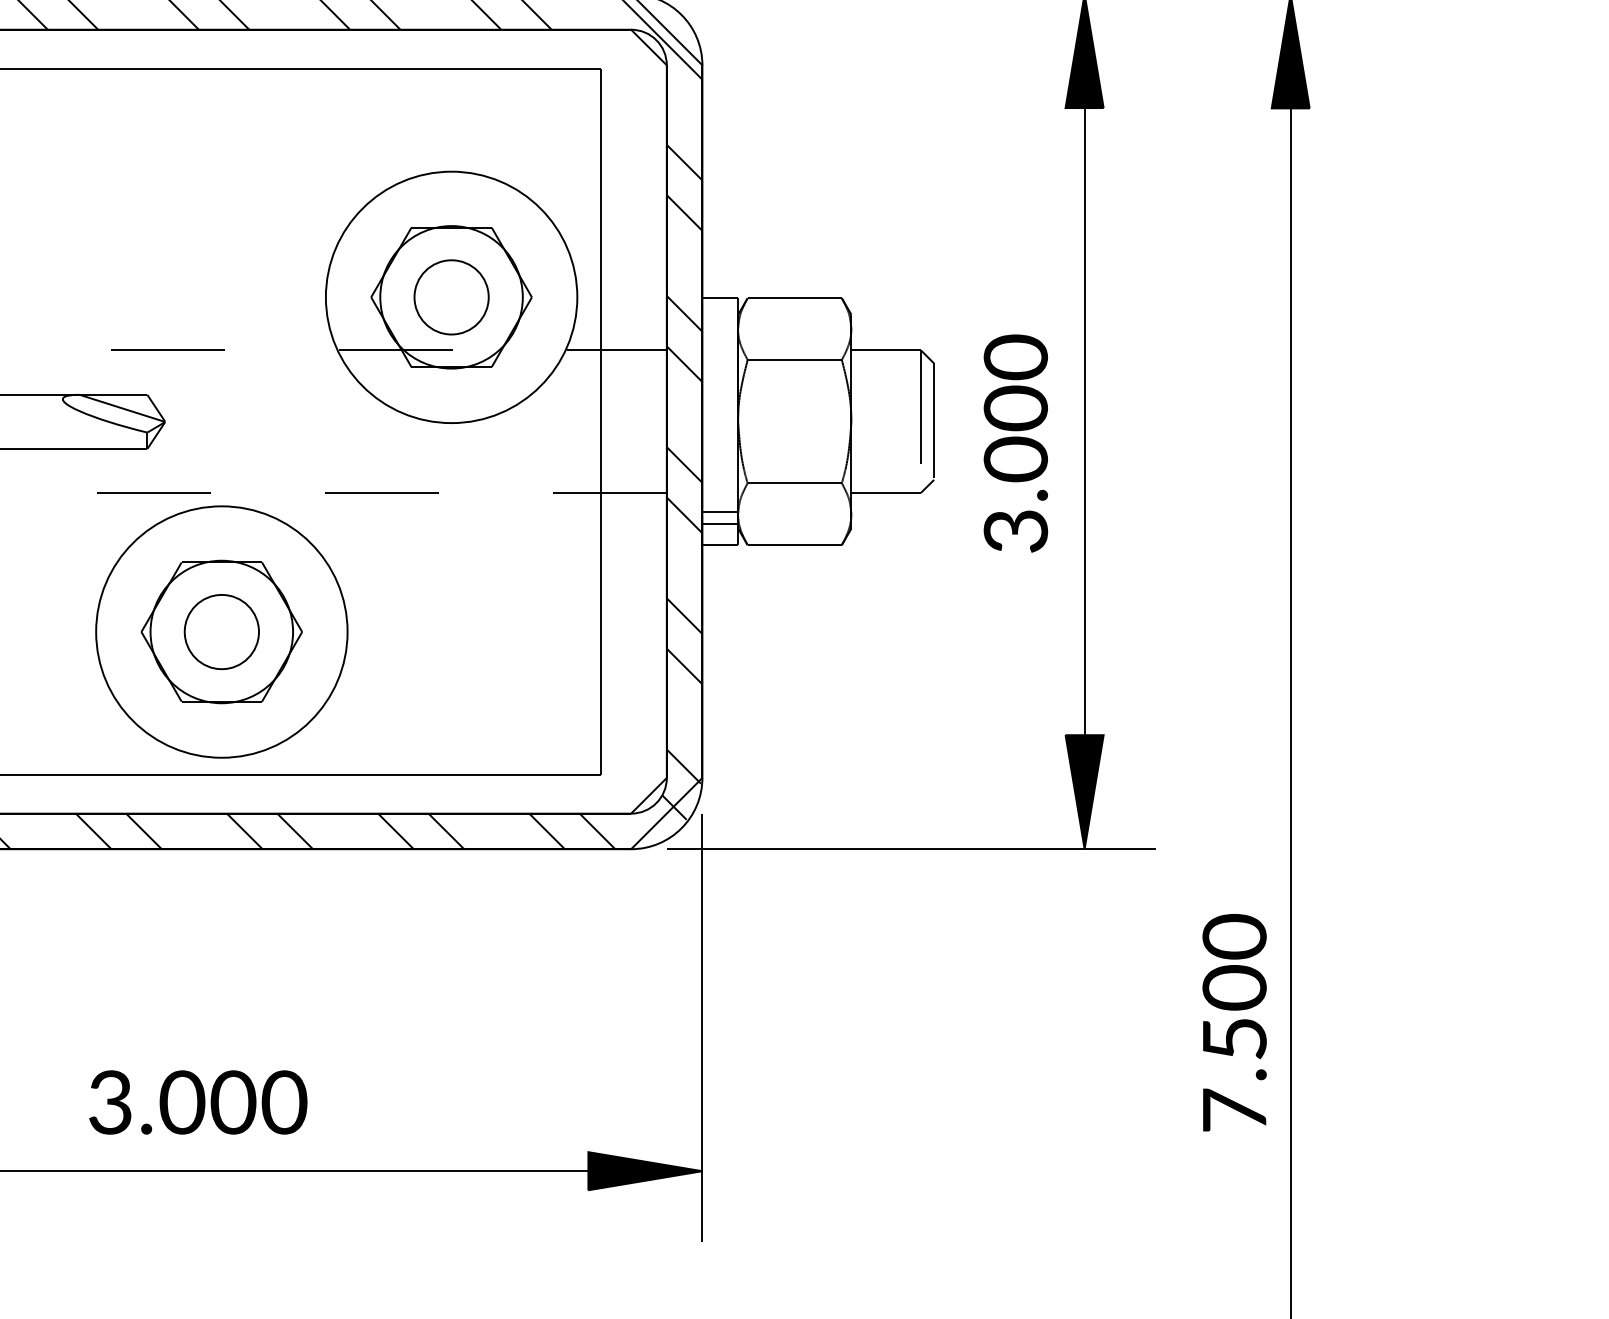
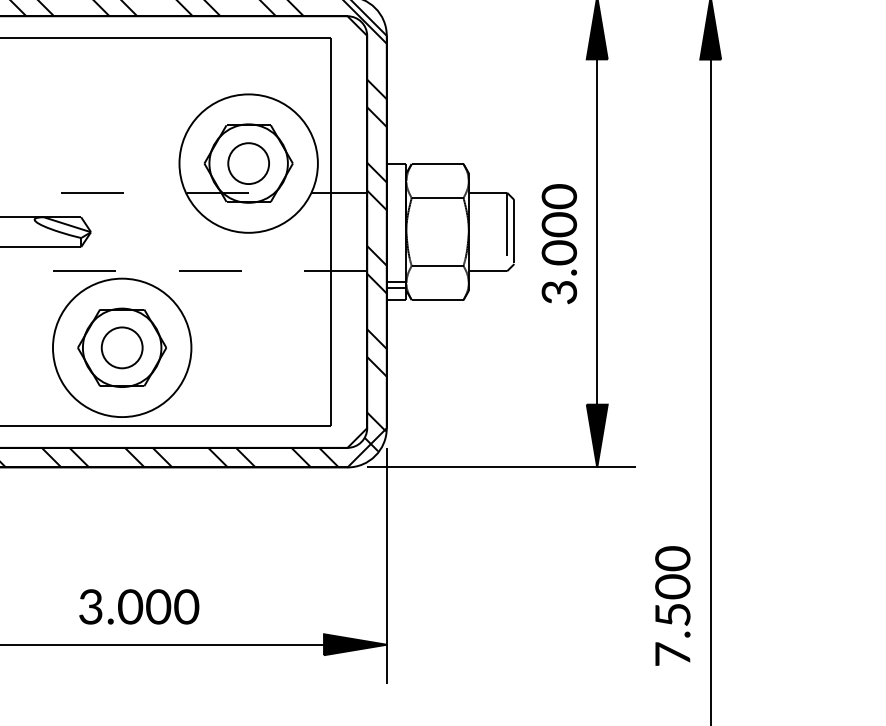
text: (1234, 1021) -> (672, 605), moved
text: (198, 1101) -> (139, 606), moved

